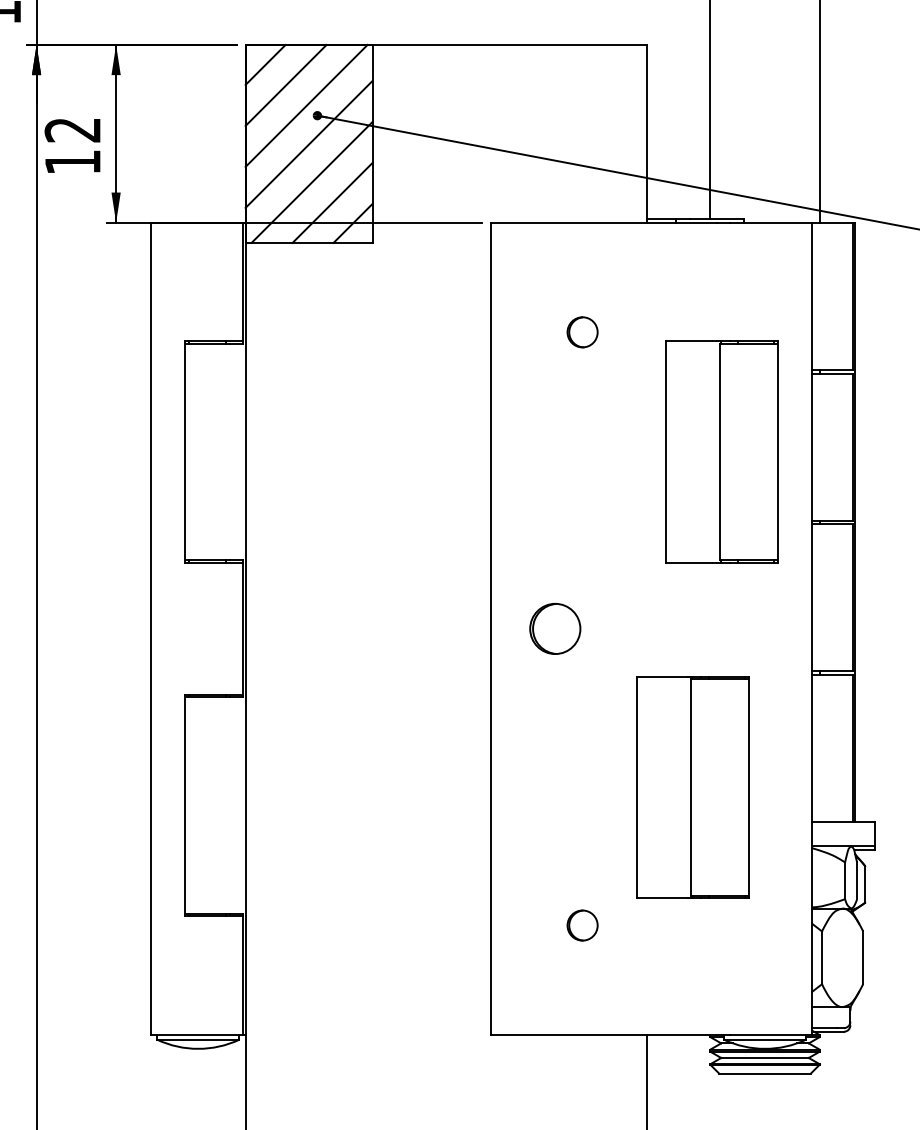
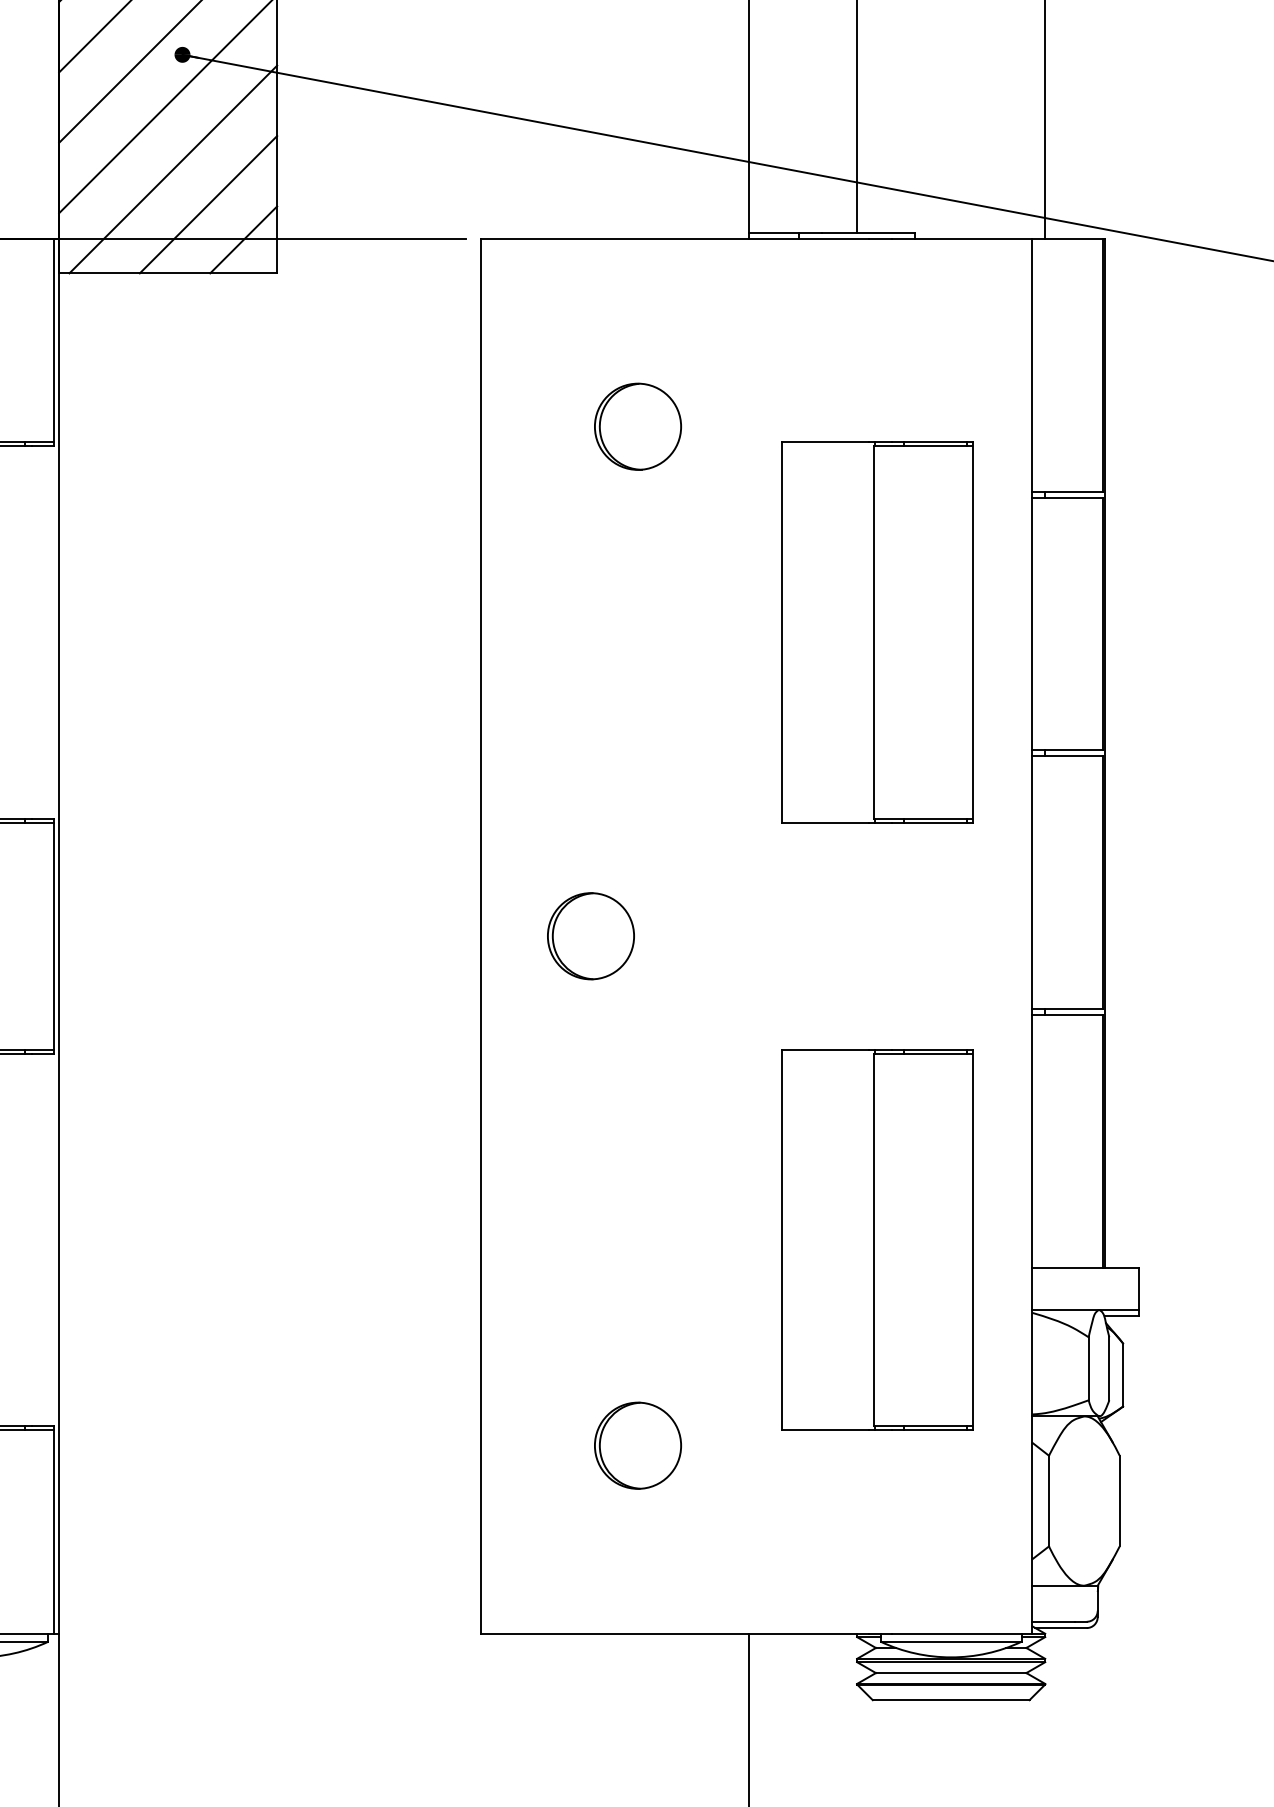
part: (582, 332) -> (637, 427), size x1.67
part: (692, 787) -> (876, 1239), moved
part: (582, 925) -> (637, 1445), size x1.67

